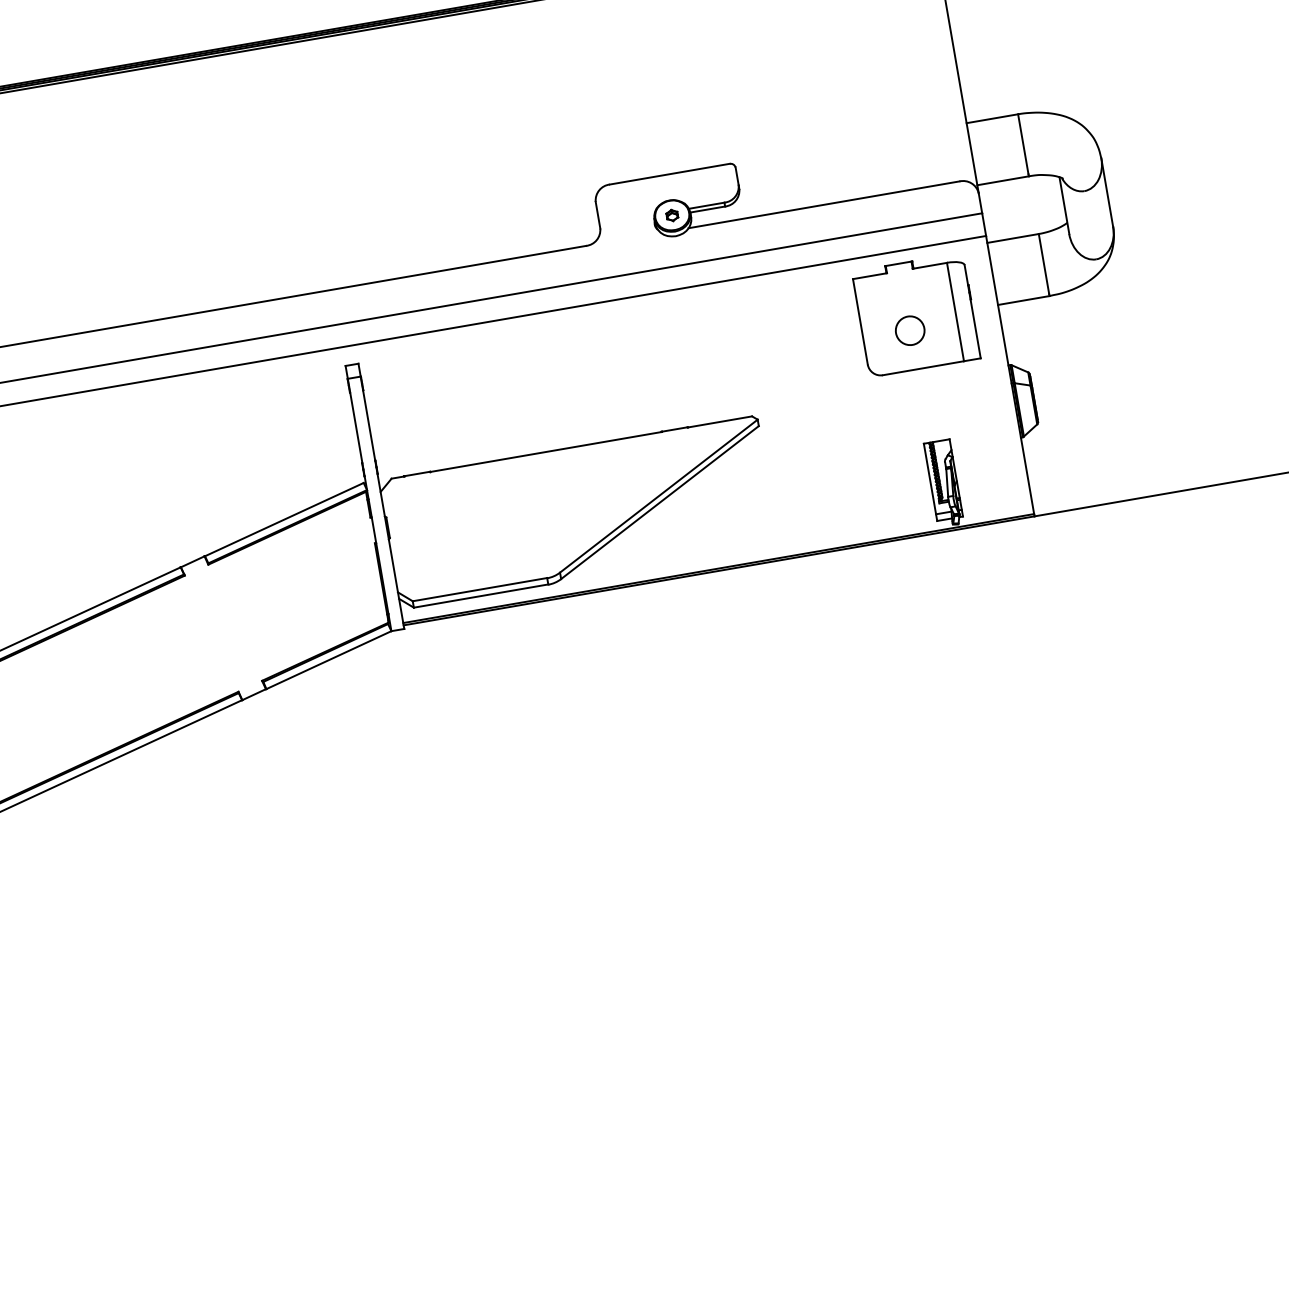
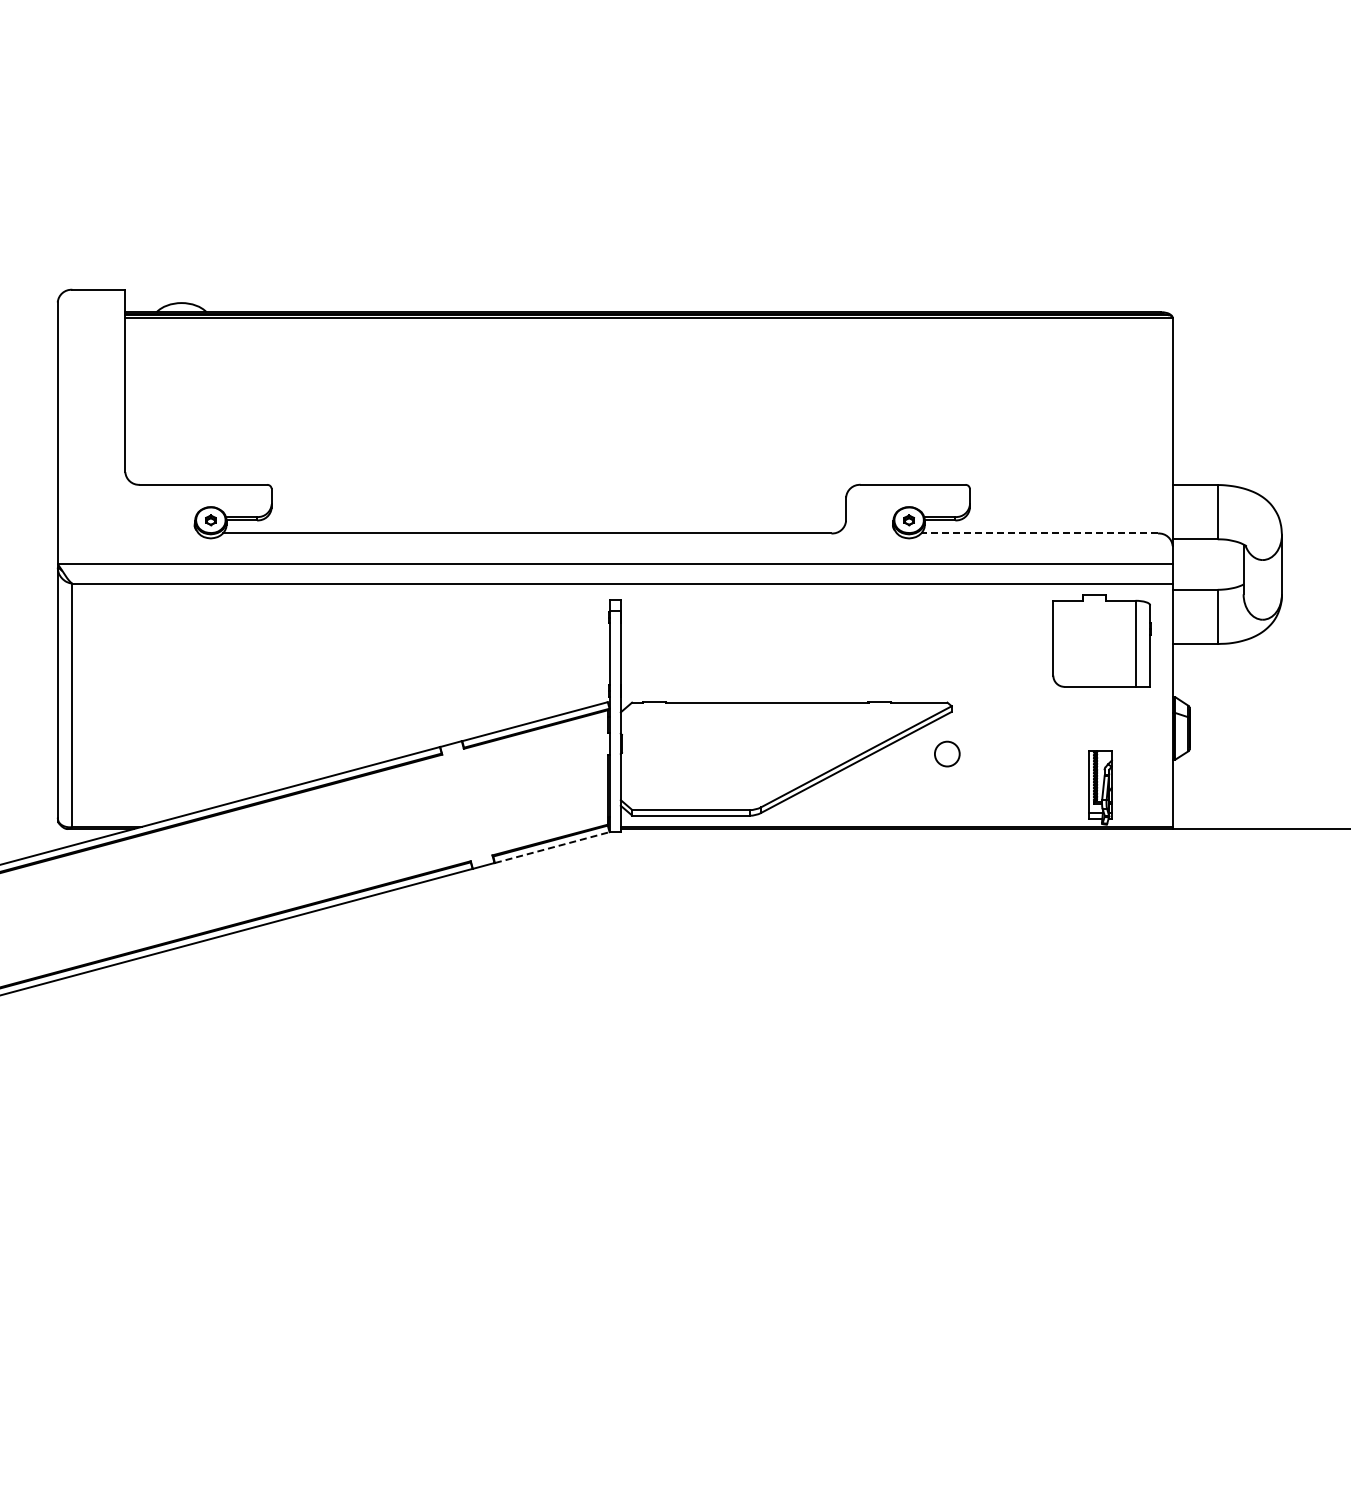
line: (823, 204) -> (1039, 533), solid -> dashed
circle: (910, 330) -> (947, 753), moved
line: (329, 659) -> (552, 847), solid -> dashed

